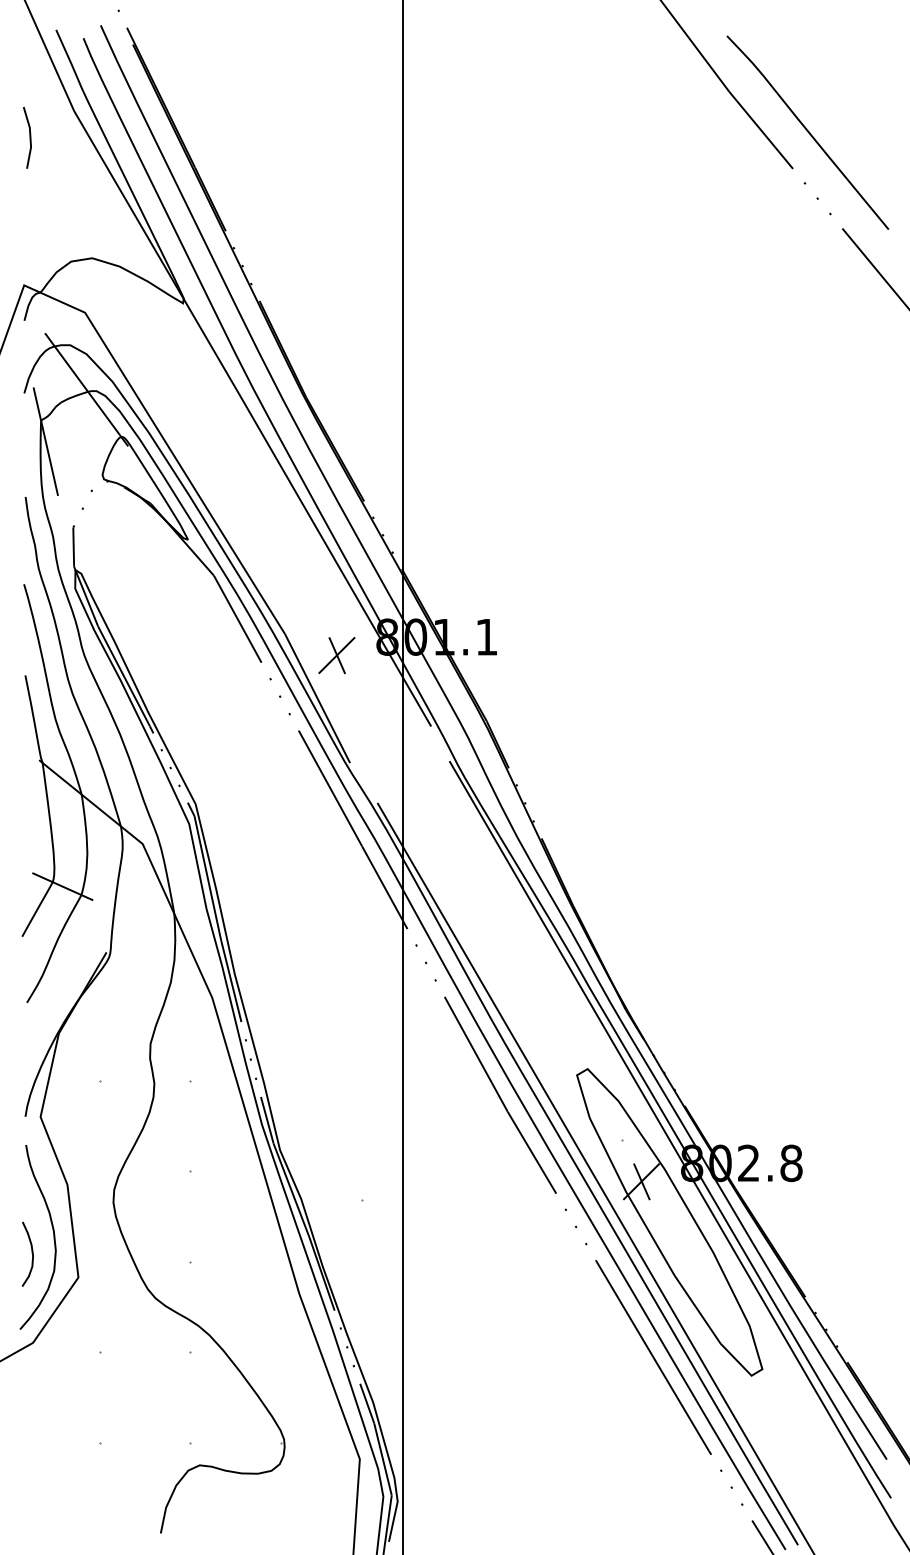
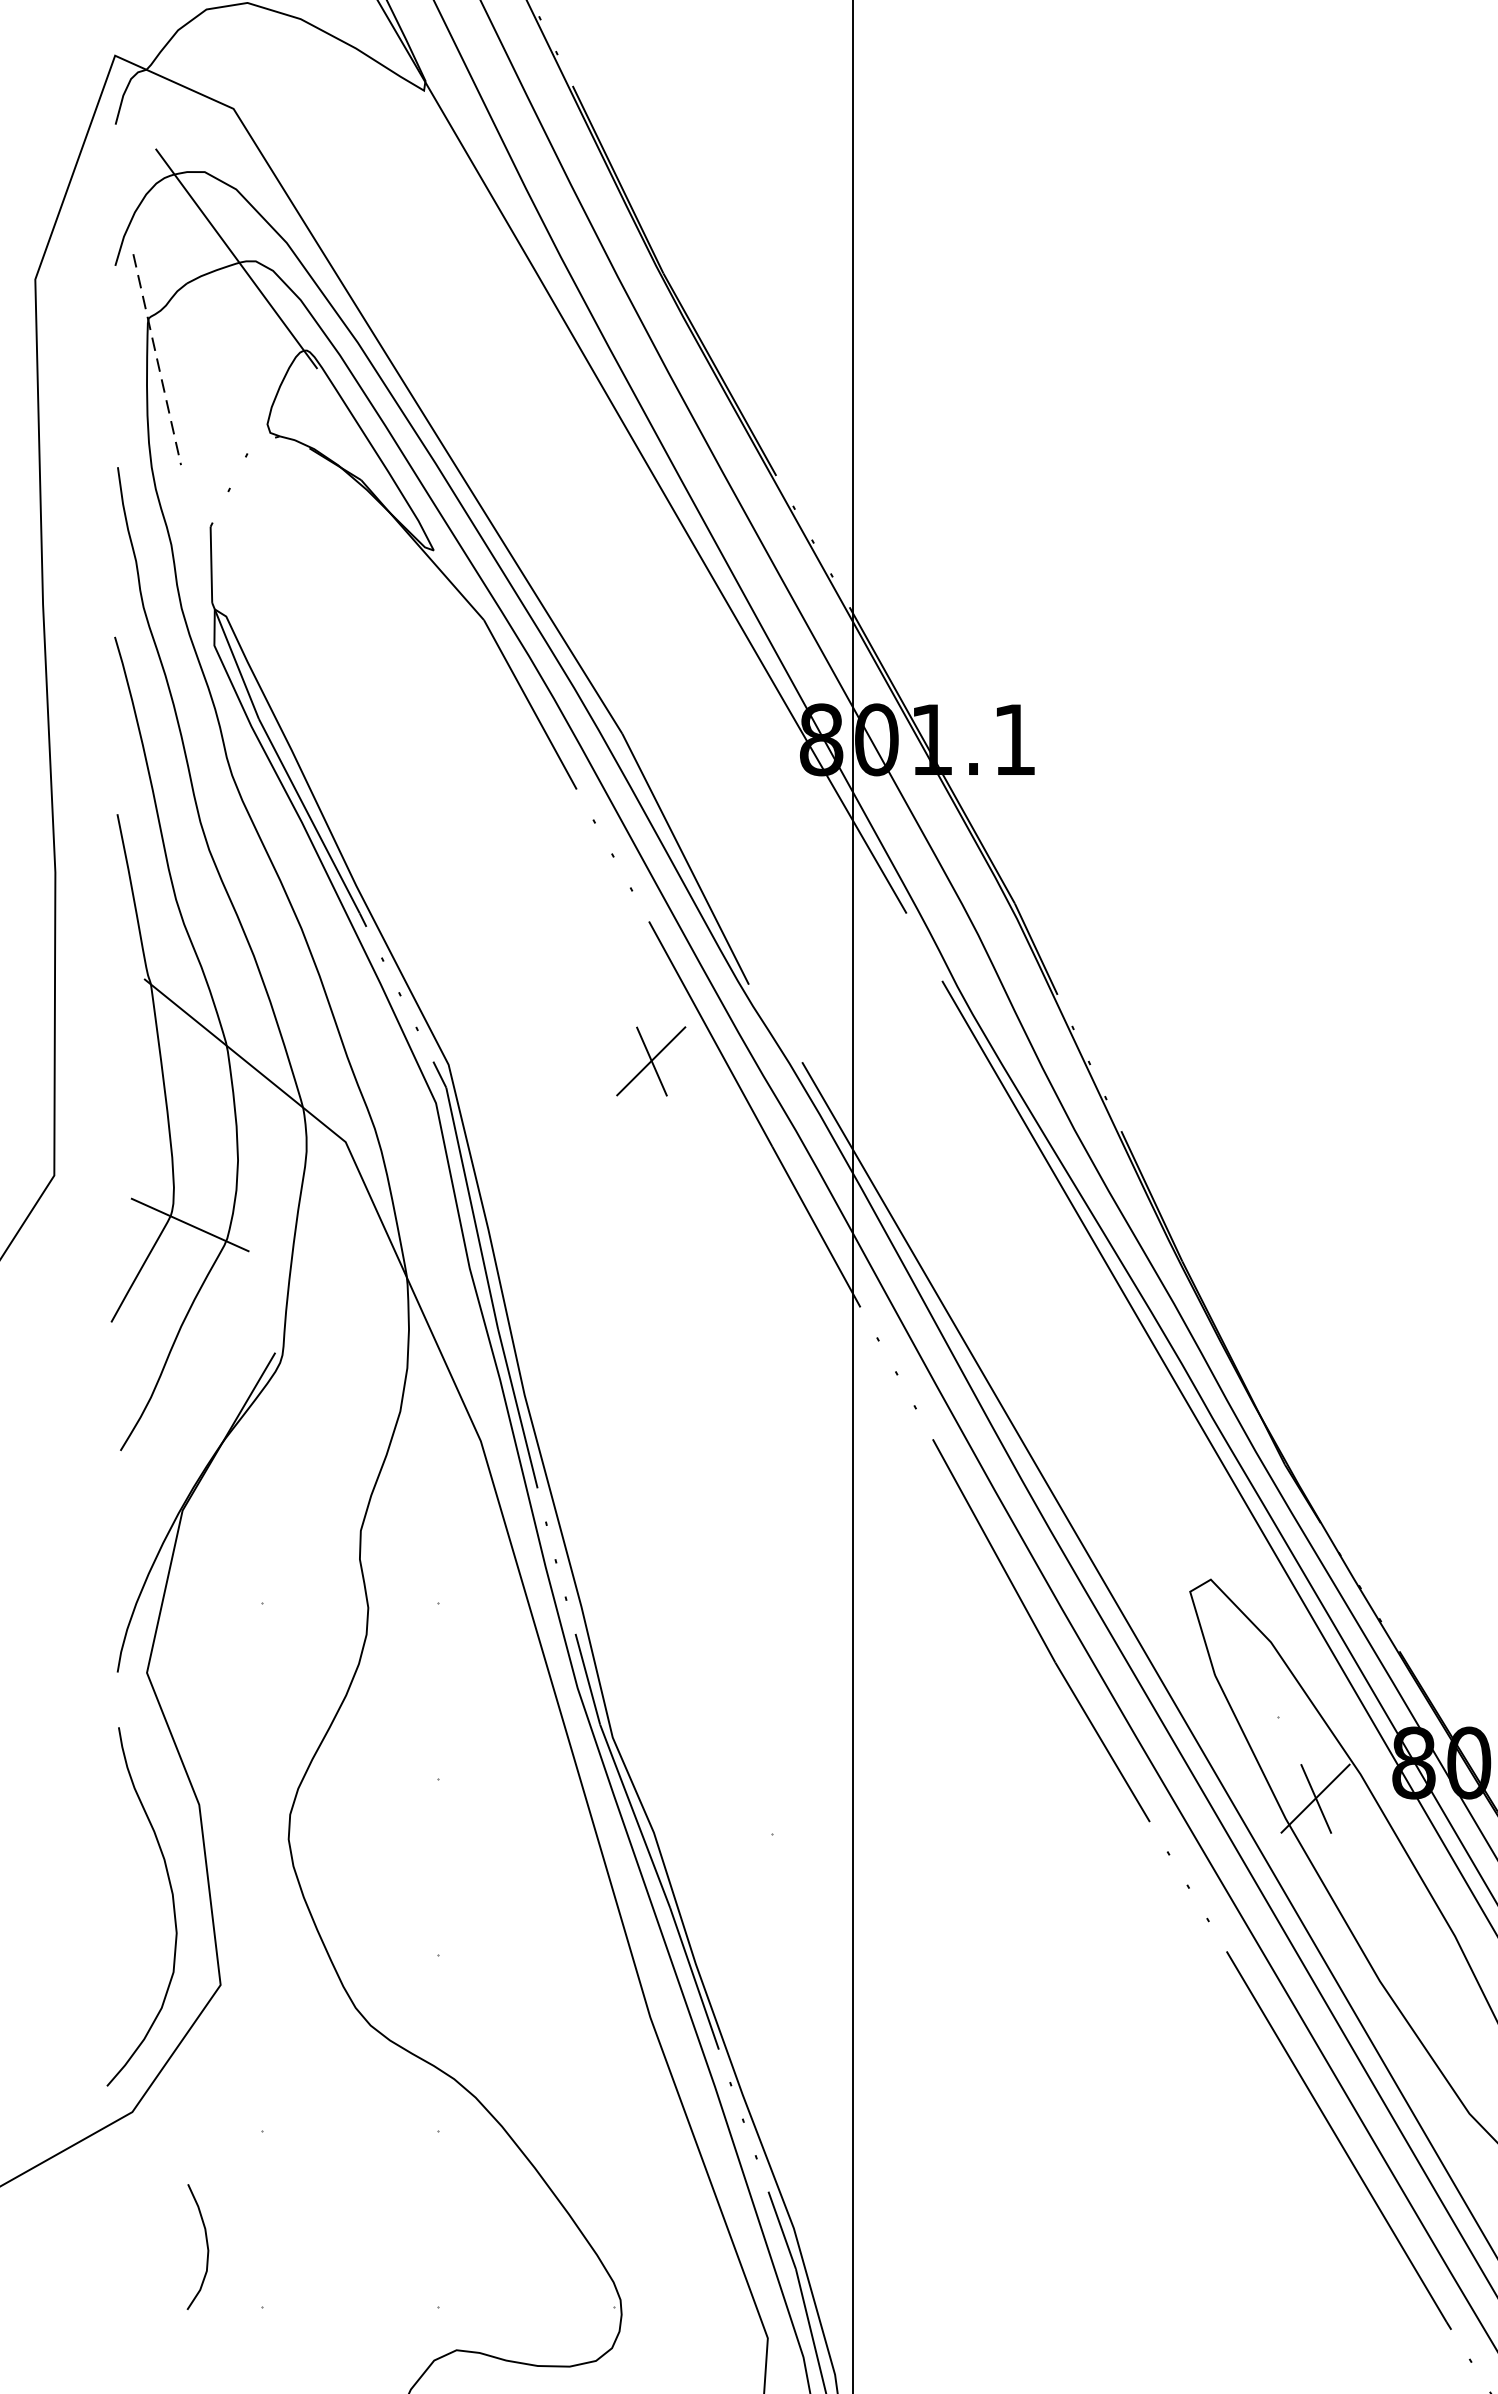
line: (45, 441) -> (156, 359), solid -> dashed
part: (336, 655) -> (650, 1061), moved
curve: (31, 1253) -> (205, 2245), moved

